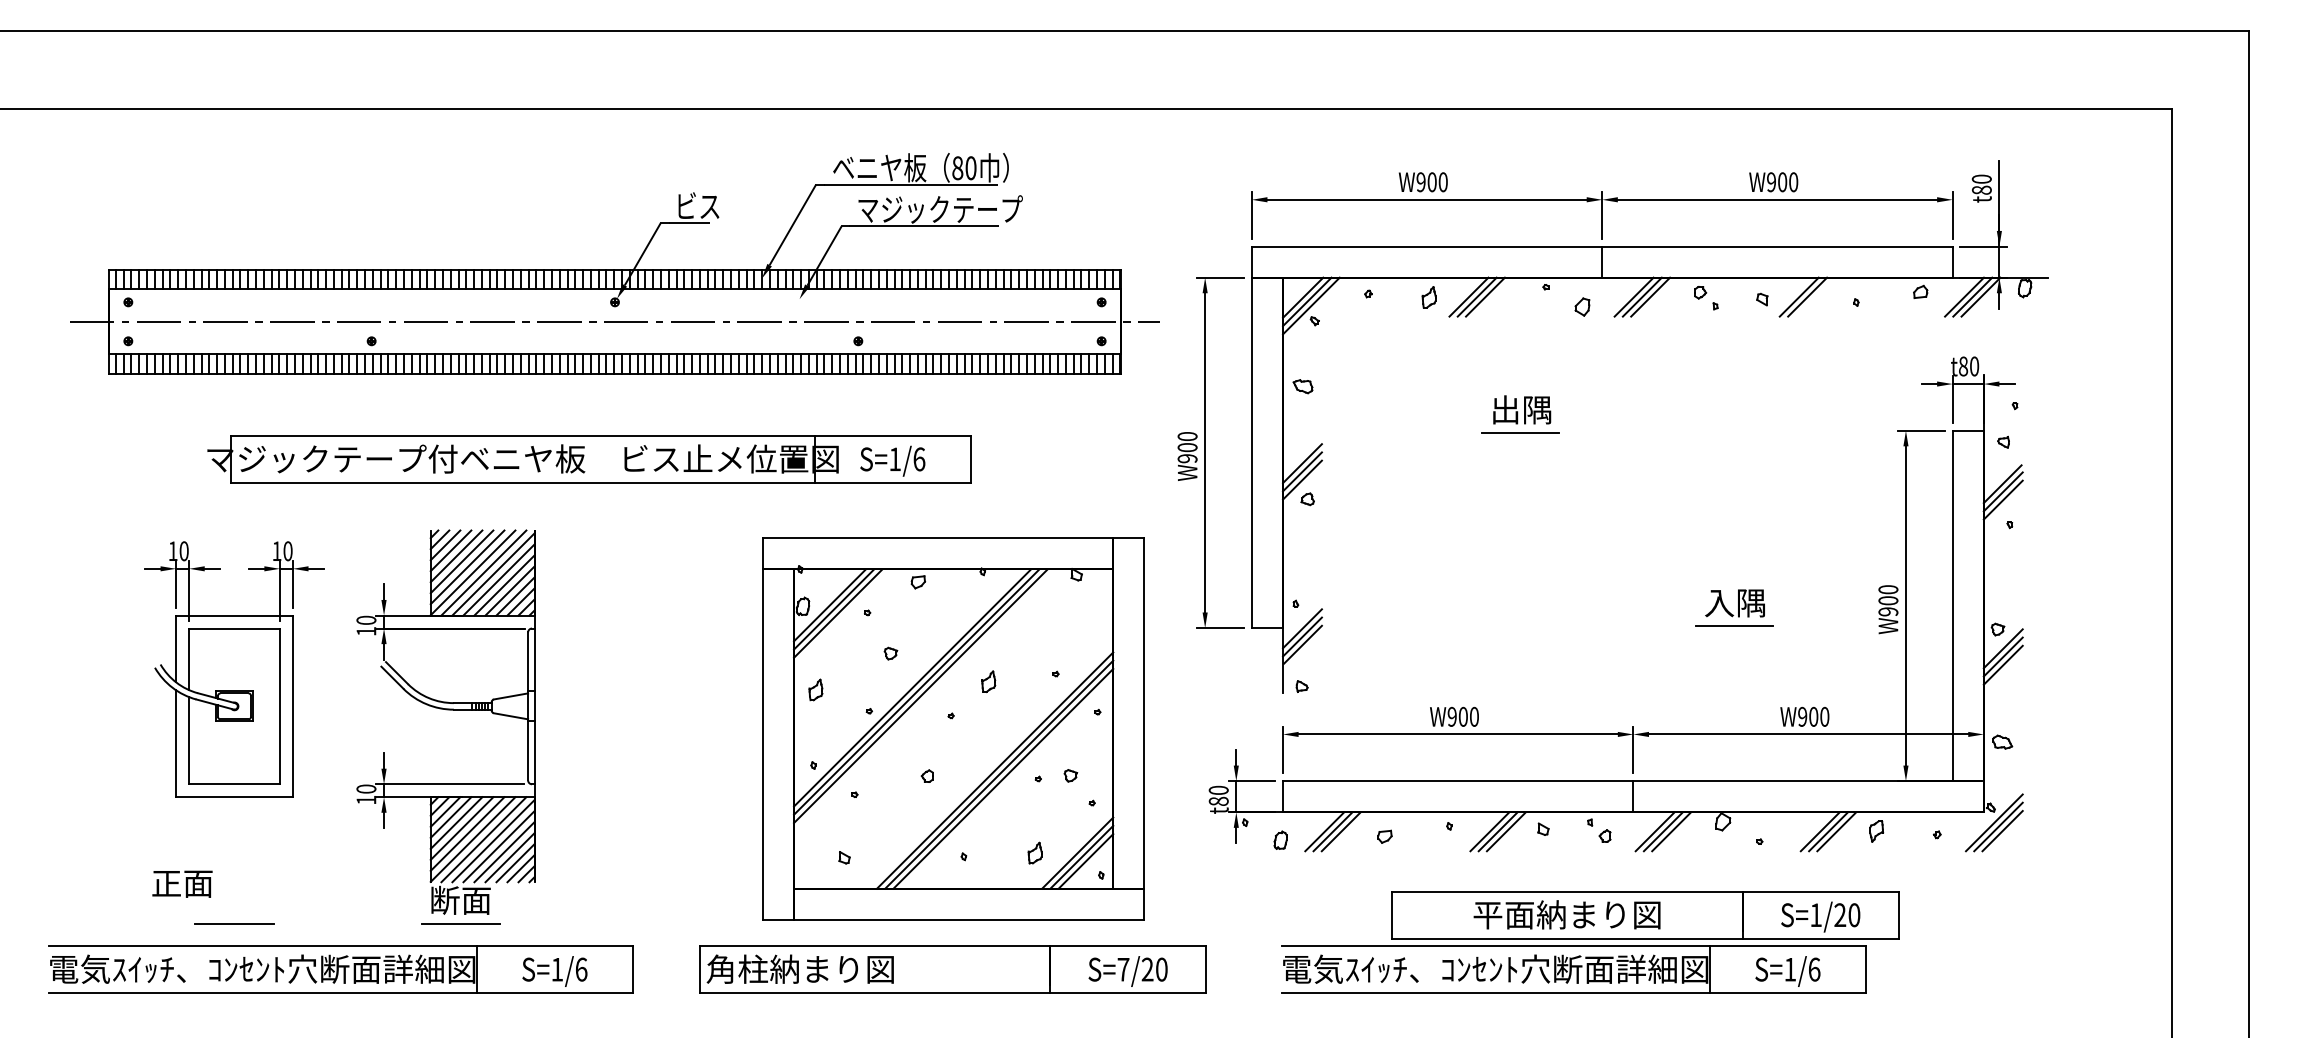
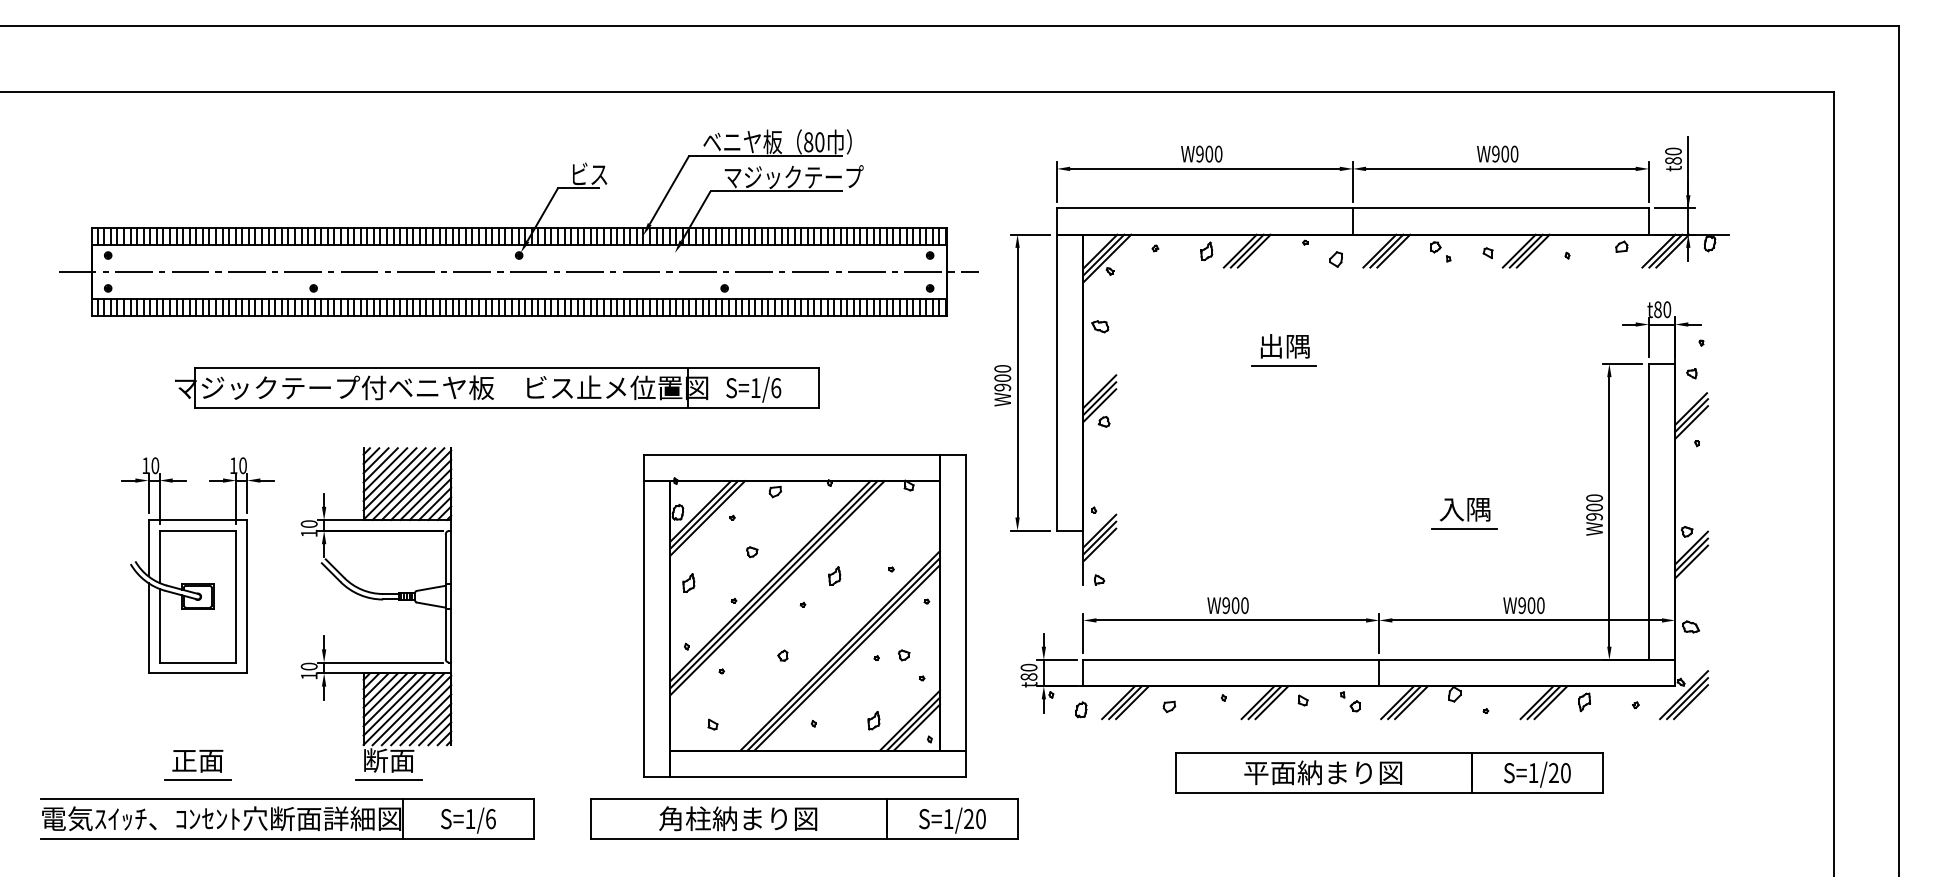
line: (1815, 296) -> (1532, 250), added
text: (182, 883) -> (197, 760), moved
text: (799, 968) -> (737, 818), moved
text: (1123, 969) -> (948, 818), S=7/20 -> S=1/20
part: (1573, 969) -> (1328, 818), removed

